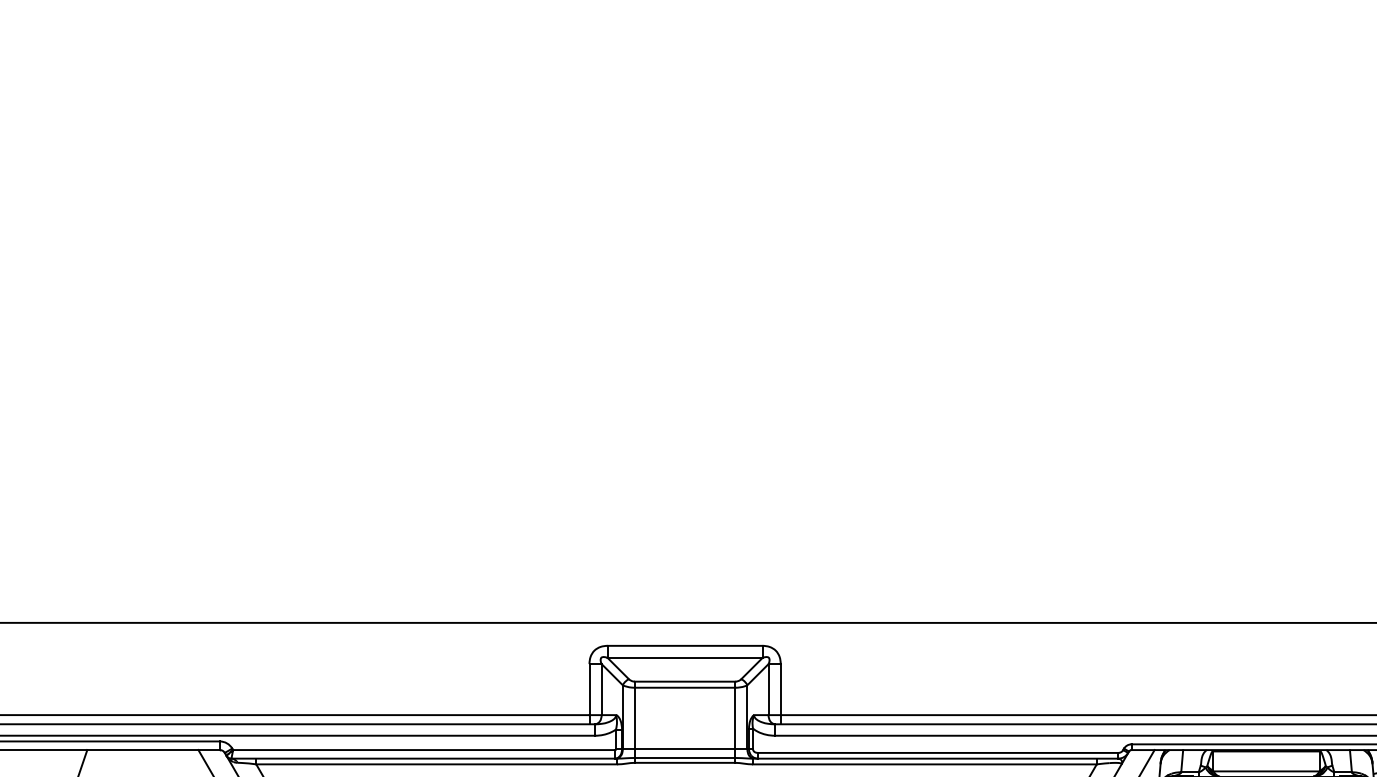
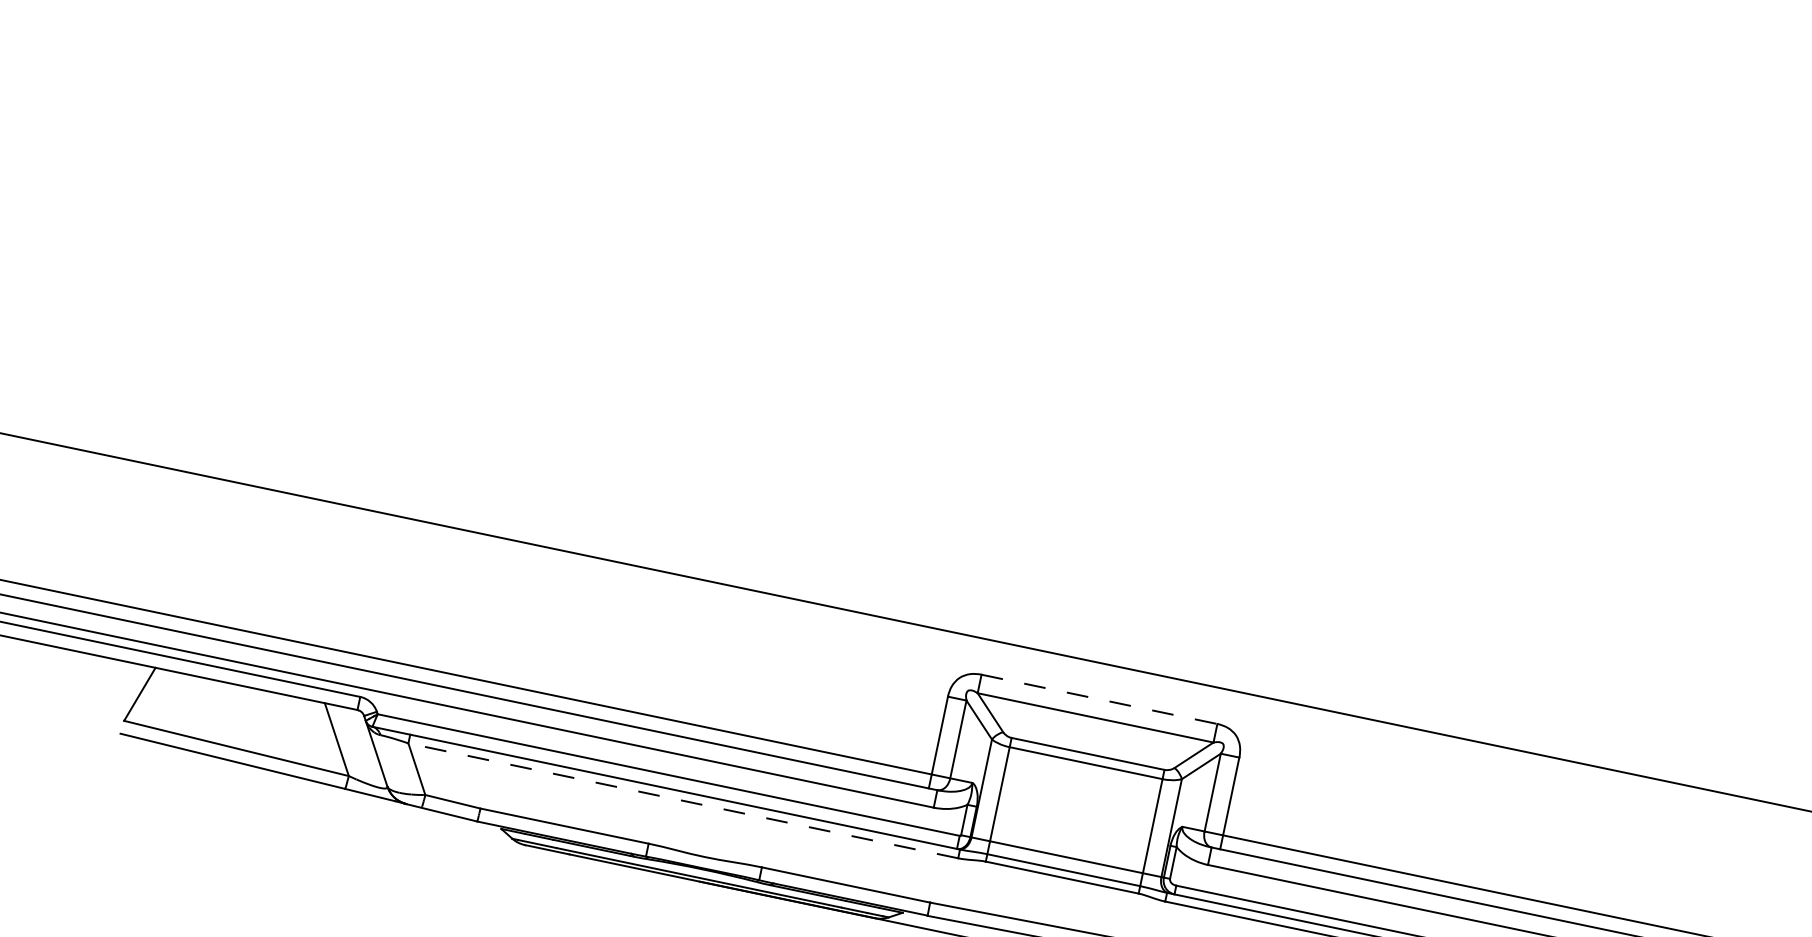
line: (685, 645) -> (1100, 698), solid -> dashed
line: (436, 764) -> (682, 800), solid -> dashed

